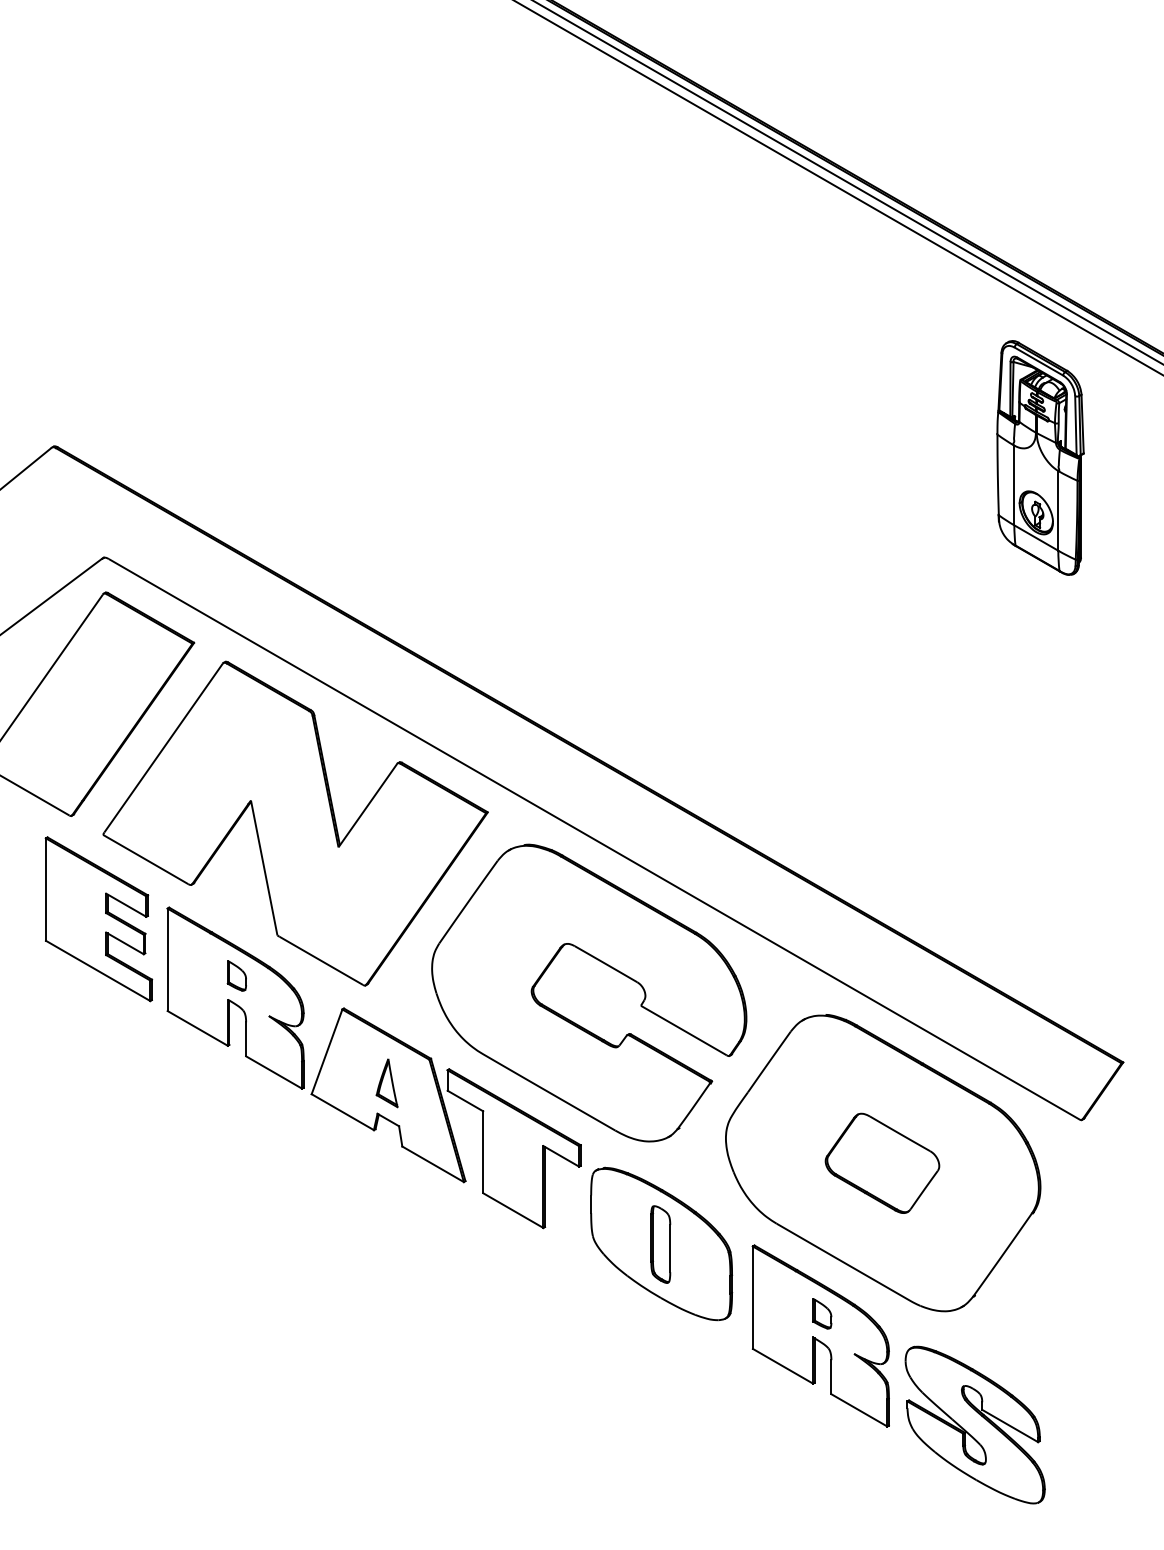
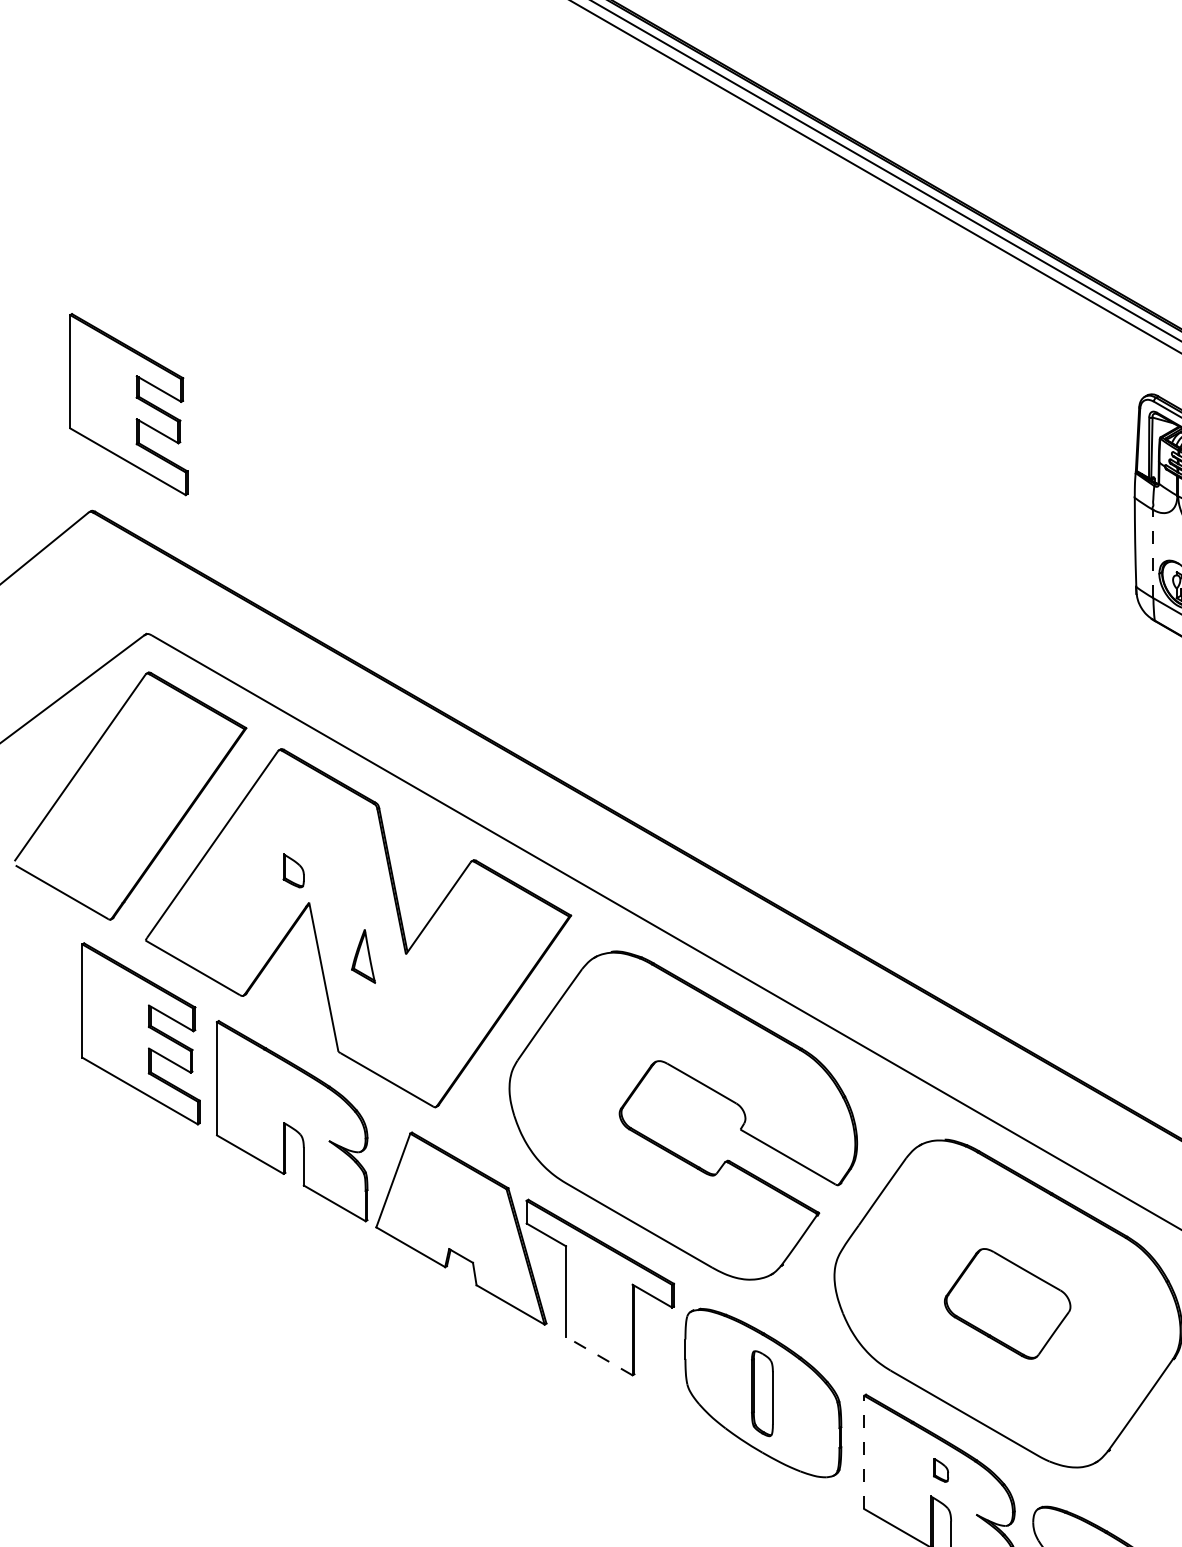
part: (87, 350) -> (128, 404), added
line: (1014, 485) -> (1153, 554), solid -> dashed
part: (236, 975) -> (293, 870), moved
part: (386, 1083) -> (362, 956), moved
line: (513, 1210) -> (599, 1356), solid -> dashed
line: (752, 1297) -> (863, 1452), solid -> dashed
part: (822, 1313) -> (941, 1469), size x0.7

